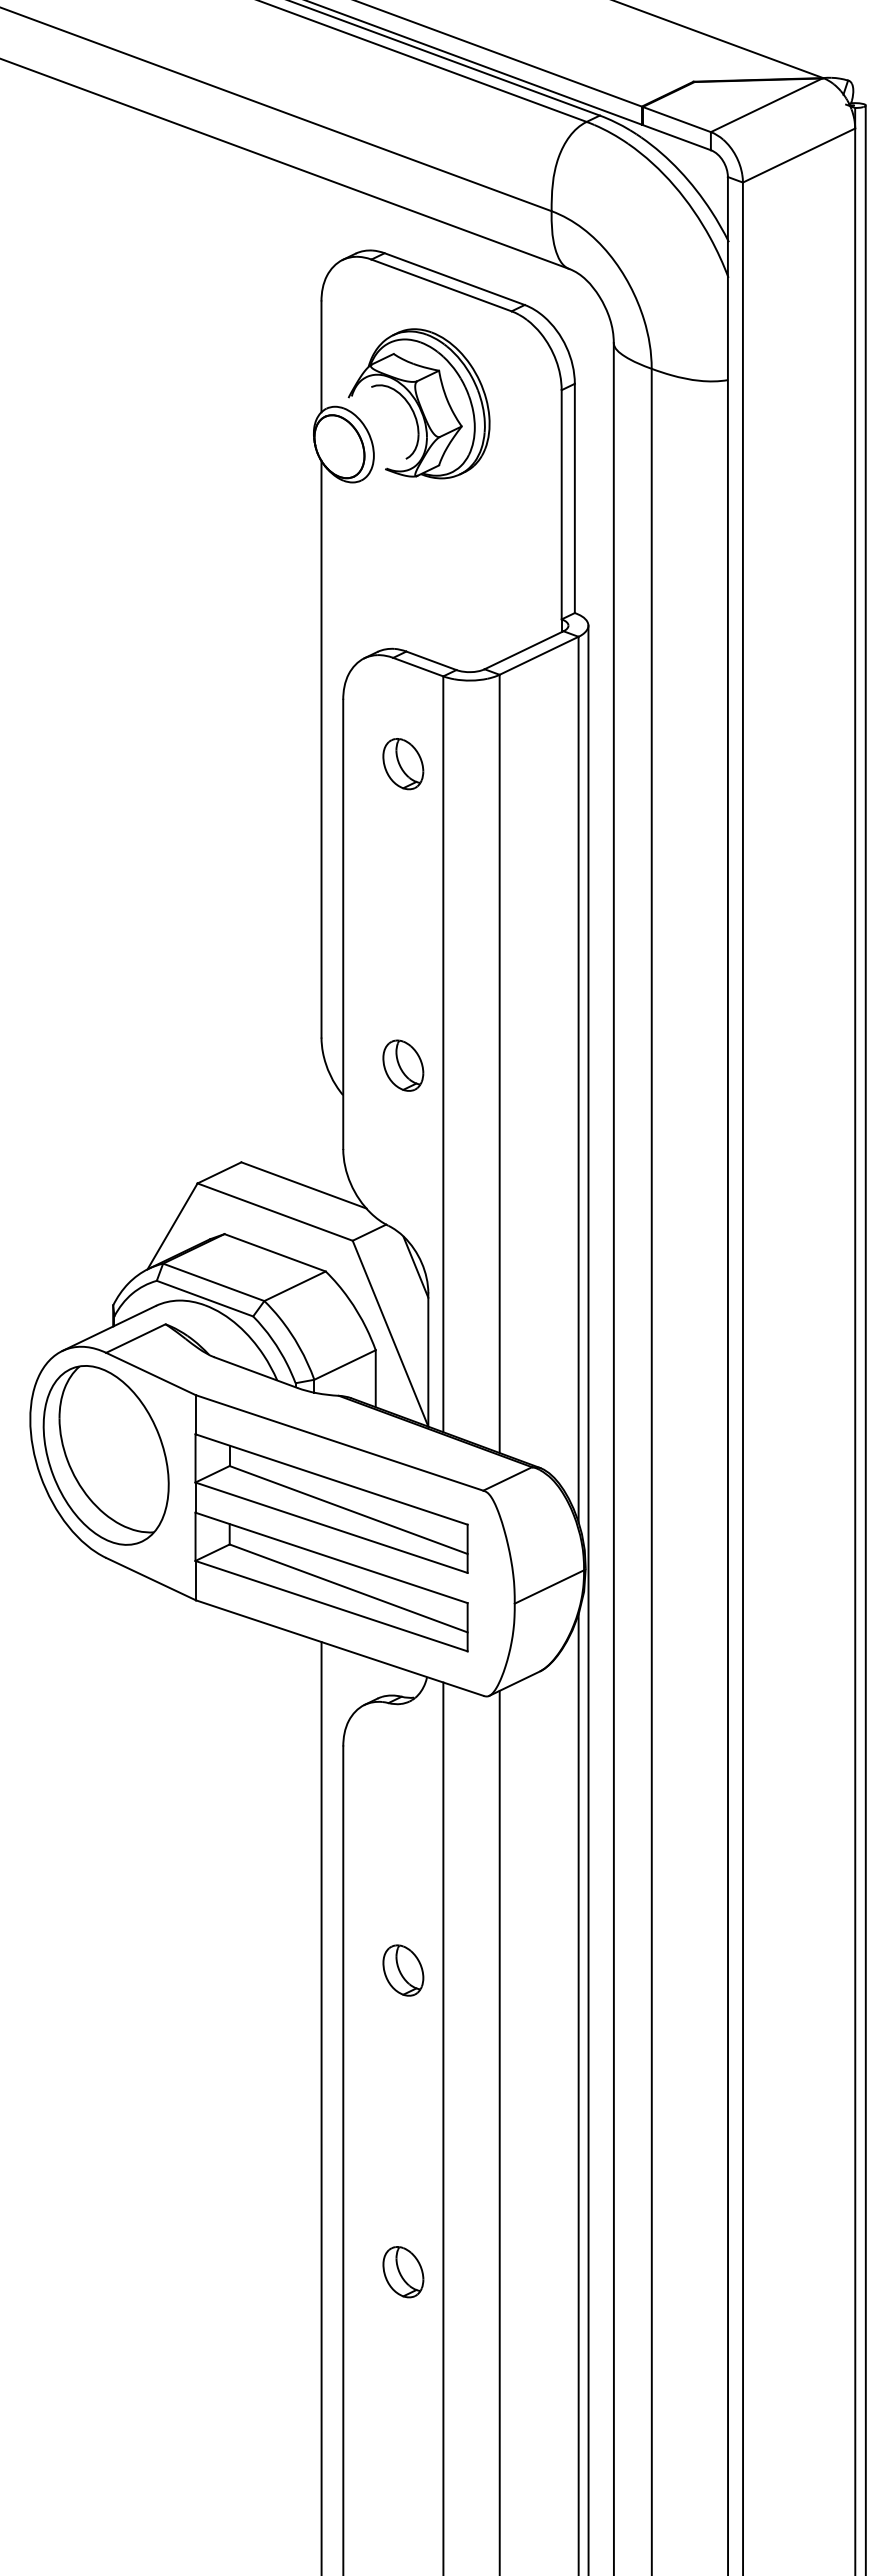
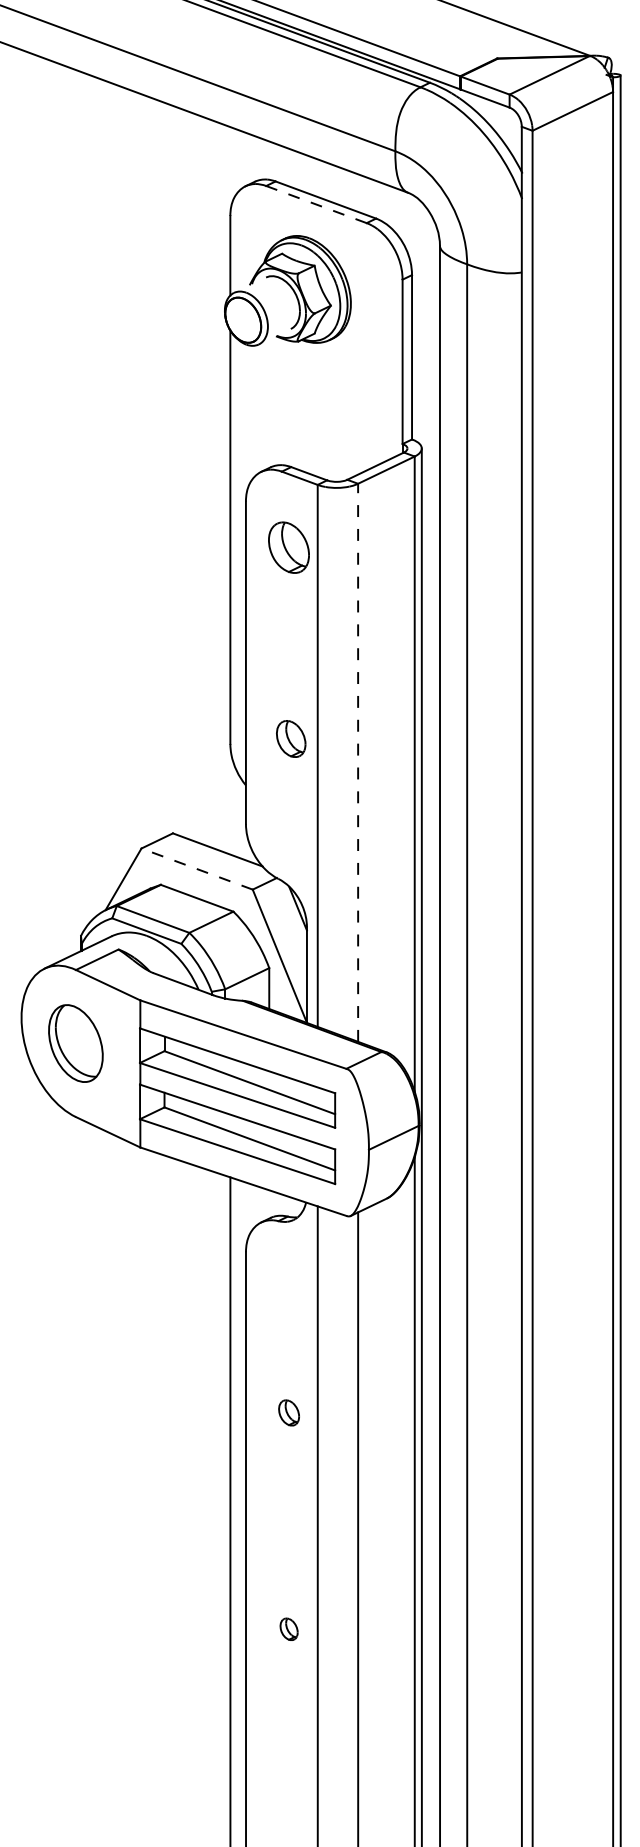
line: (441, 285) -> (316, 204), solid -> dashed
part: (403, 764) -> (289, 548), size x1.4
line: (499, 1063) -> (358, 762), solid -> dashed
part: (403, 1065) -> (291, 738), moved
line: (275, 1212) -> (197, 869), solid -> dashed
part: (105, 1455) -> (75, 1043), size x0.6
part: (403, 1970) -> (289, 1412), size x0.7
part: (403, 2272) -> (289, 1629), size x0.6

